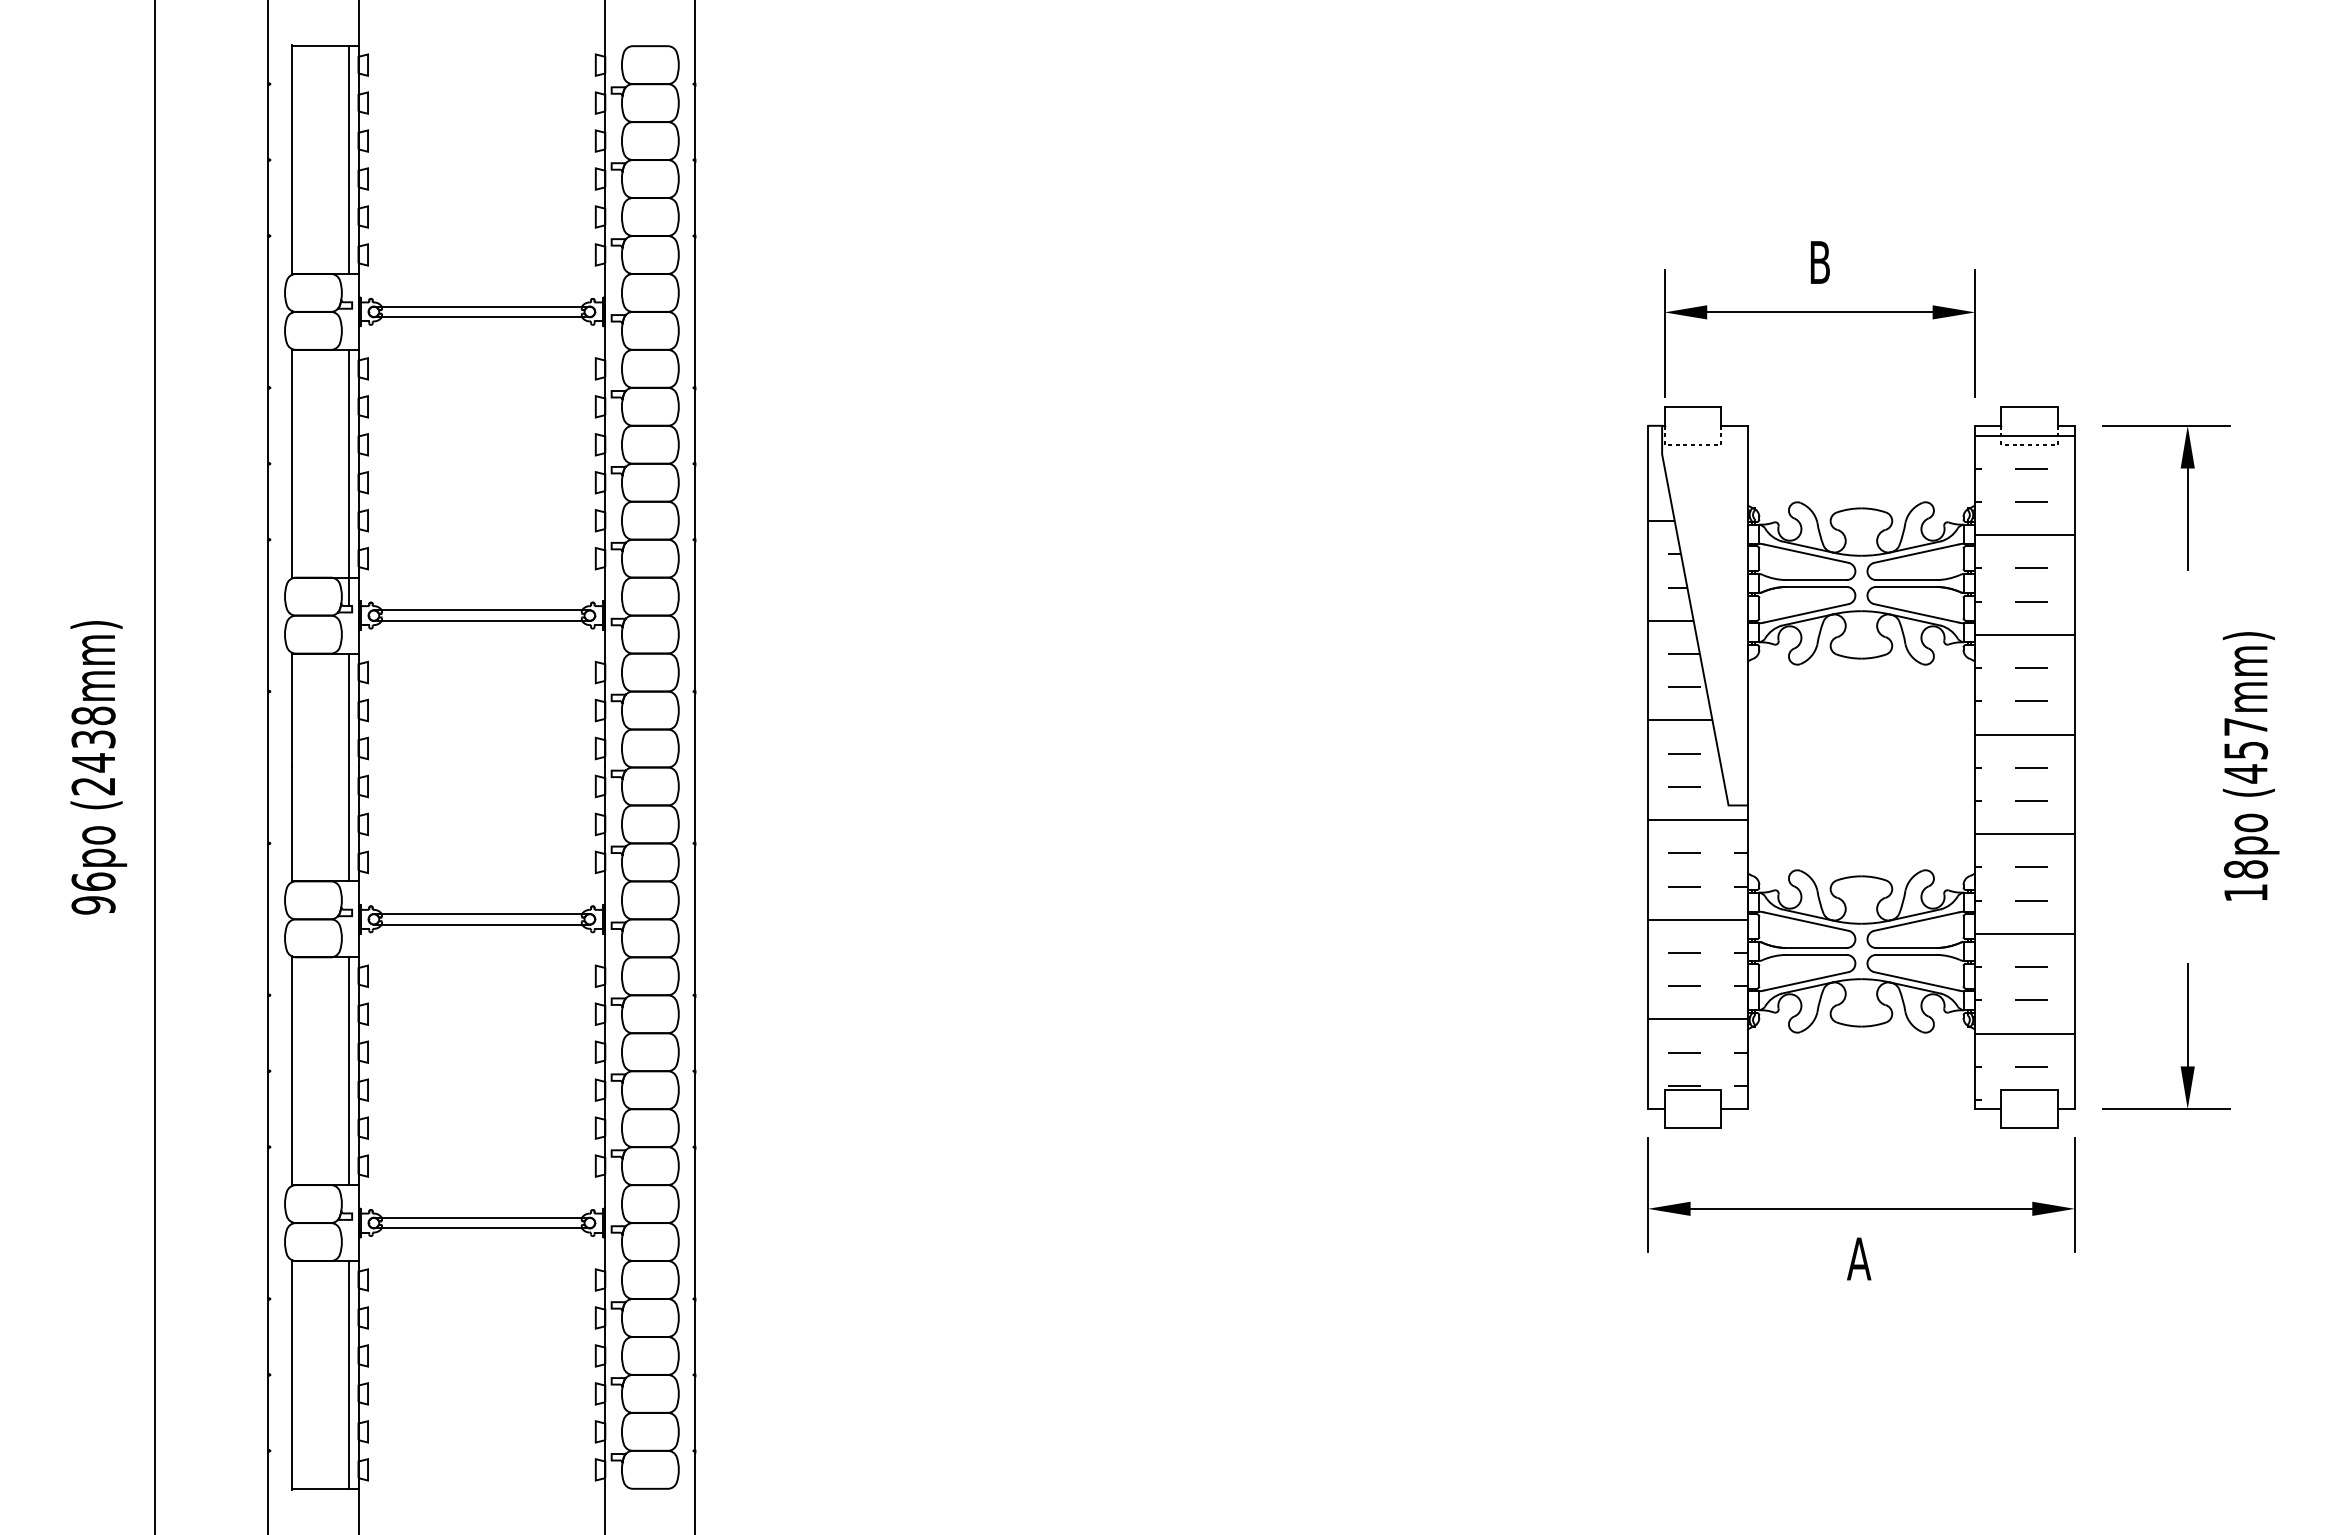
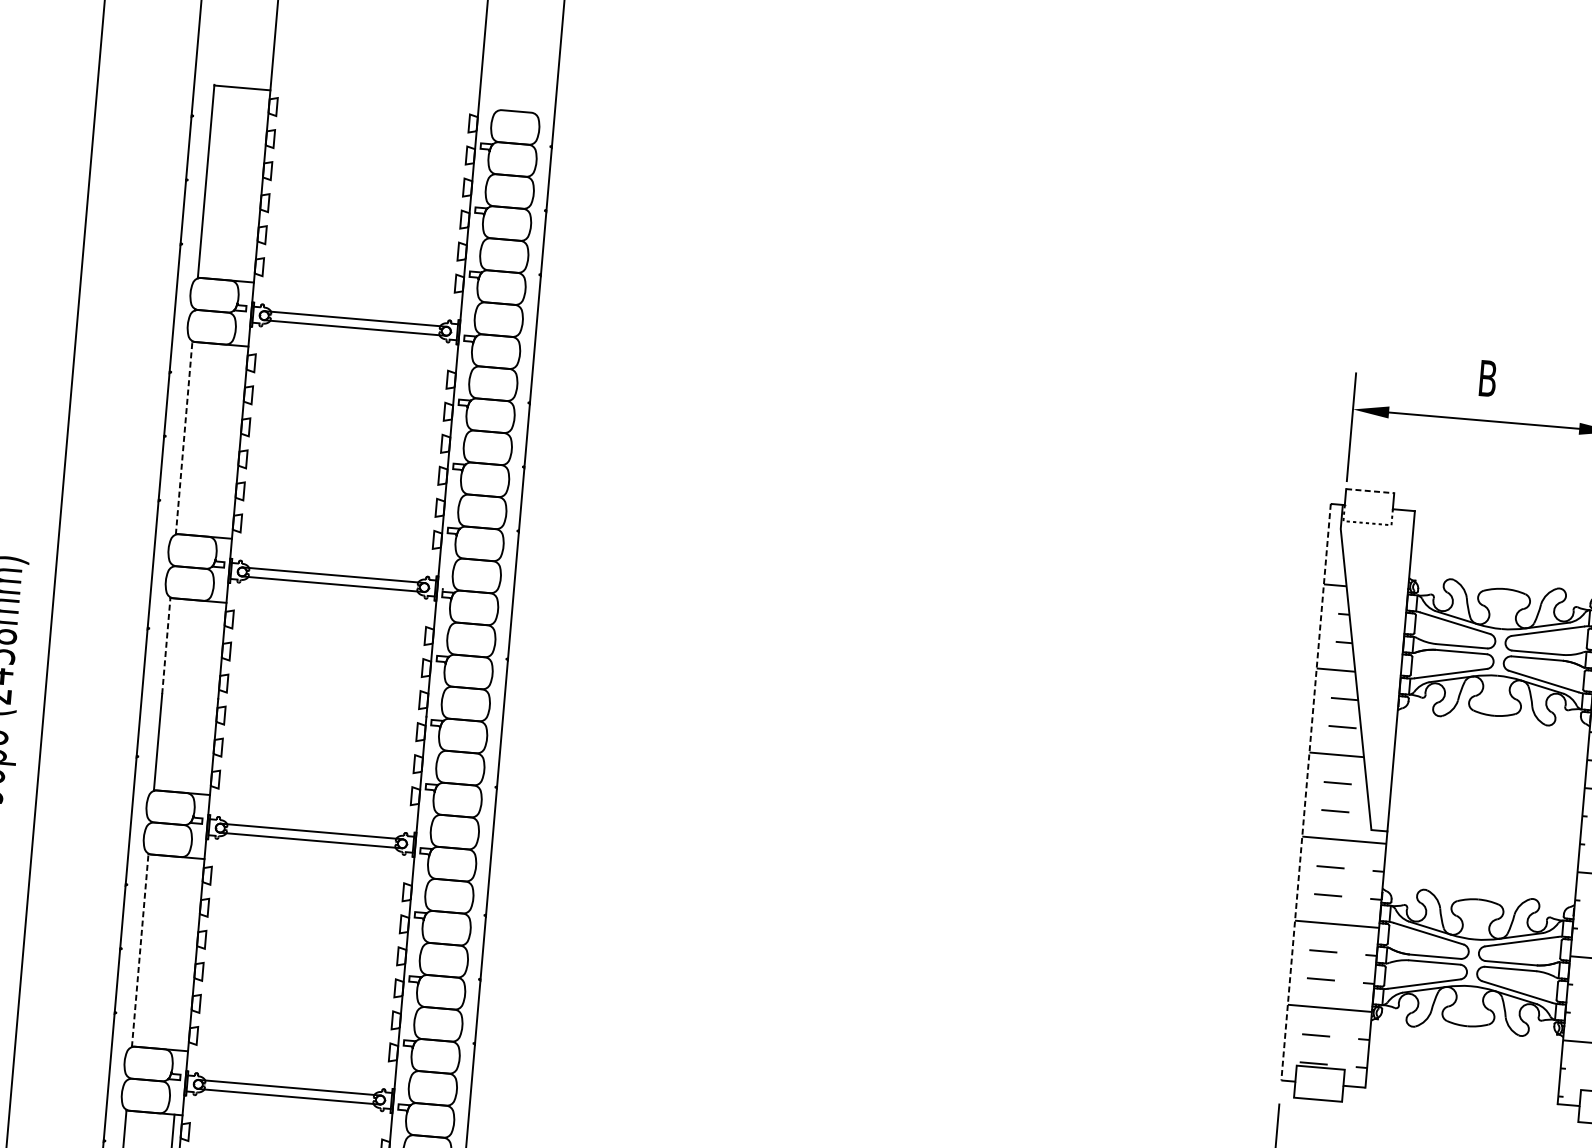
line: (349, 159) -> (254, 185), removed
line: (1693, 406) -> (1370, 490), solid -> dashed
line: (292, 463) -> (184, 437), solid -> dashed
line: (349, 477) -> (231, 453), removed
line: (292, 709) -> (166, 645), solid -> dashed
line: (349, 767) -> (210, 698), removed
line: (1647, 767) -> (1305, 792), solid -> dashed
line: (292, 1071) -> (140, 950), solid -> dashed
line: (349, 1071) -> (188, 954), removed

